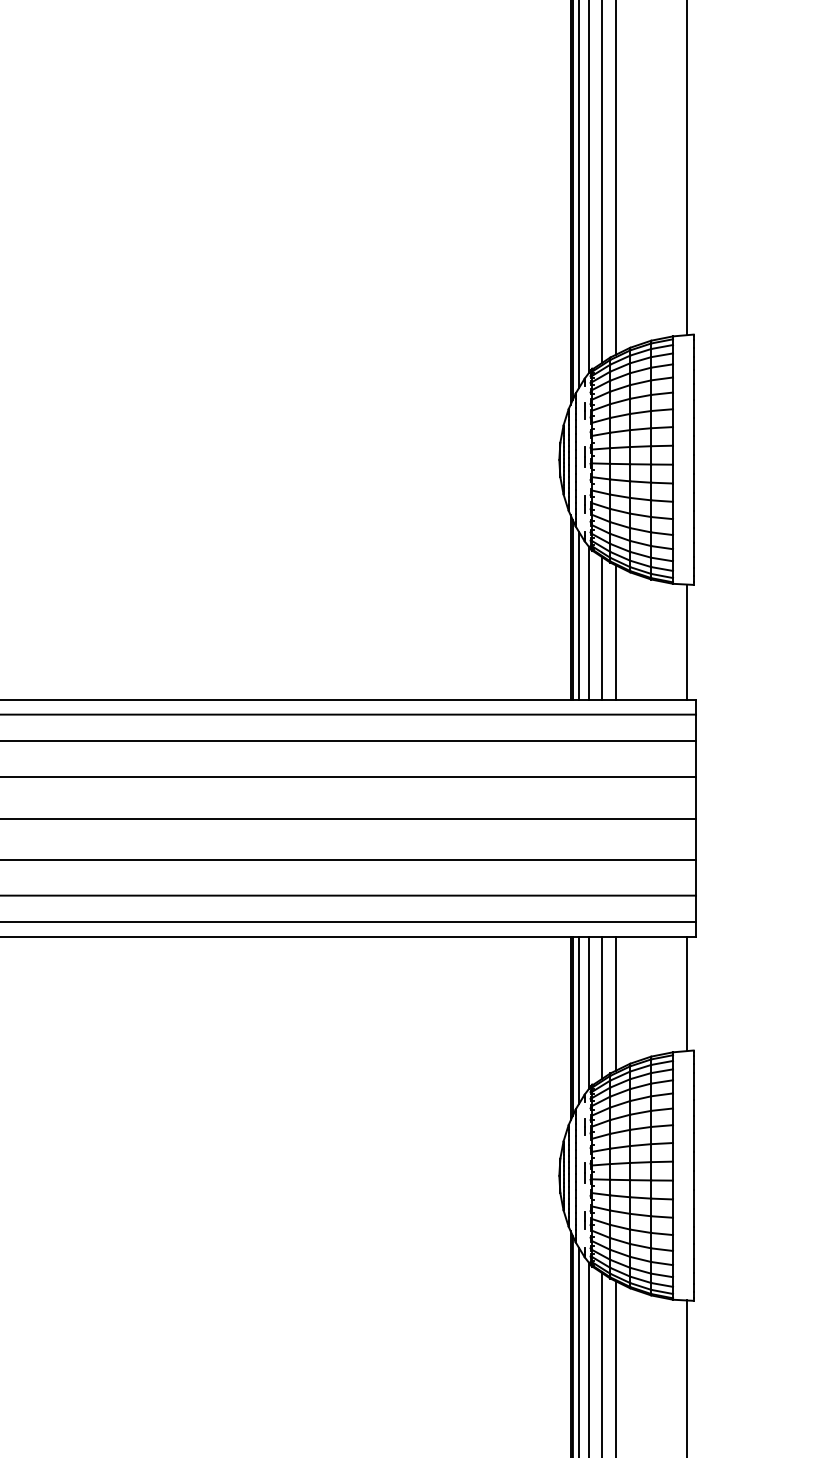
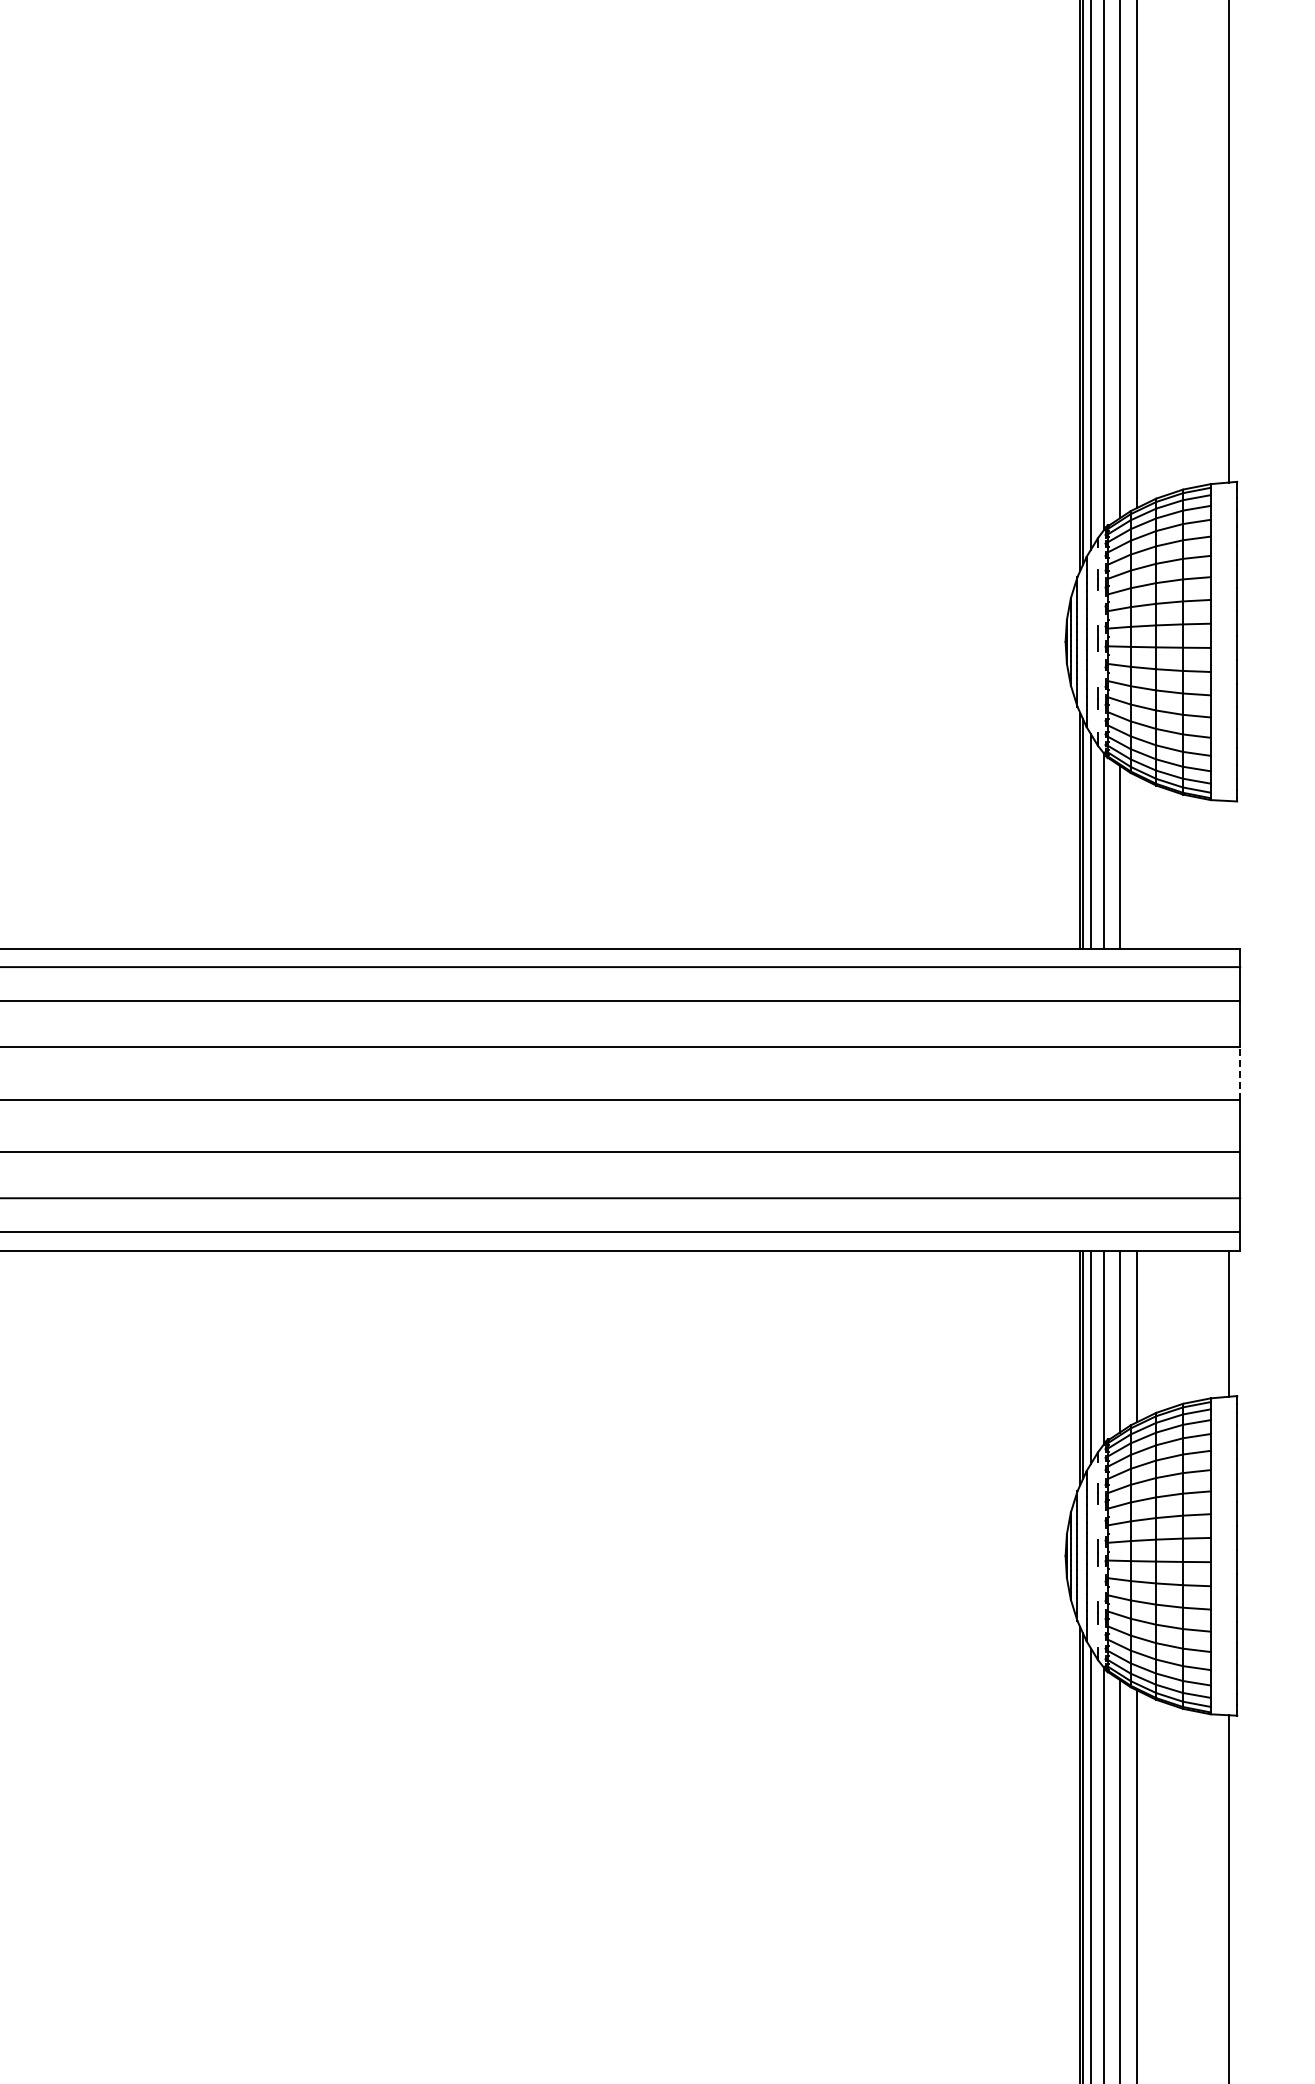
line: (615, 632) -> (1137, 862), removed
line: (686, 642) -> (1228, 874), removed
line: (696, 797) -> (1240, 1073), solid -> dashed

